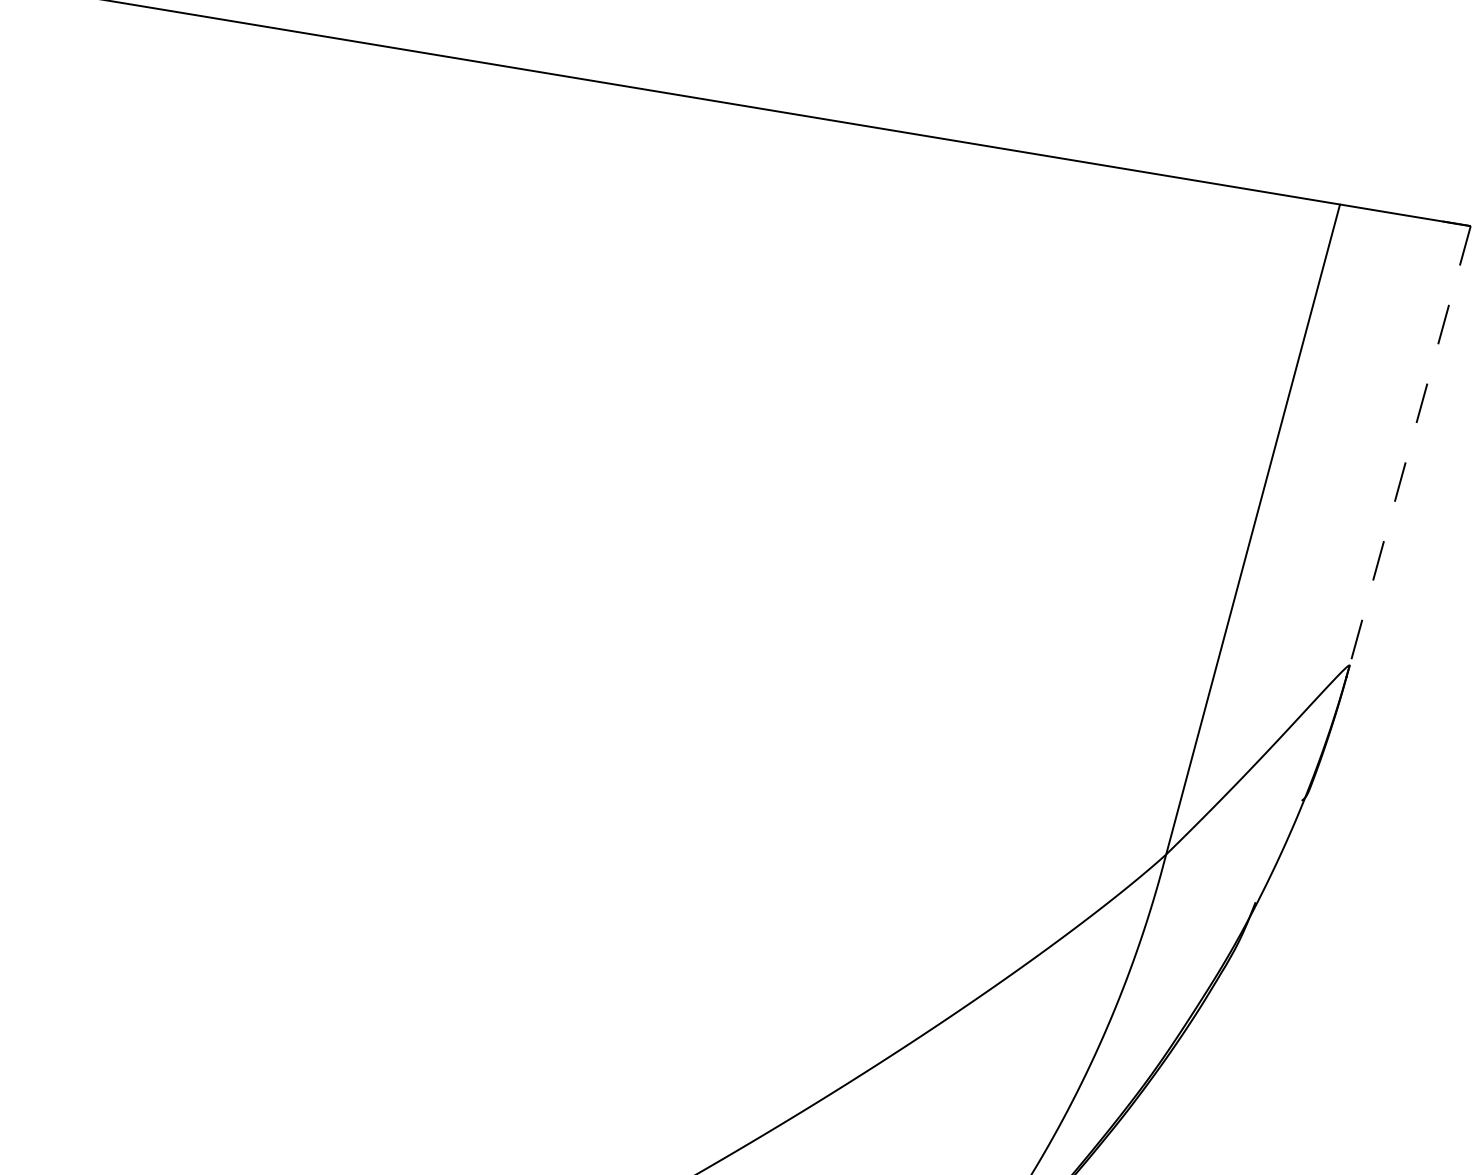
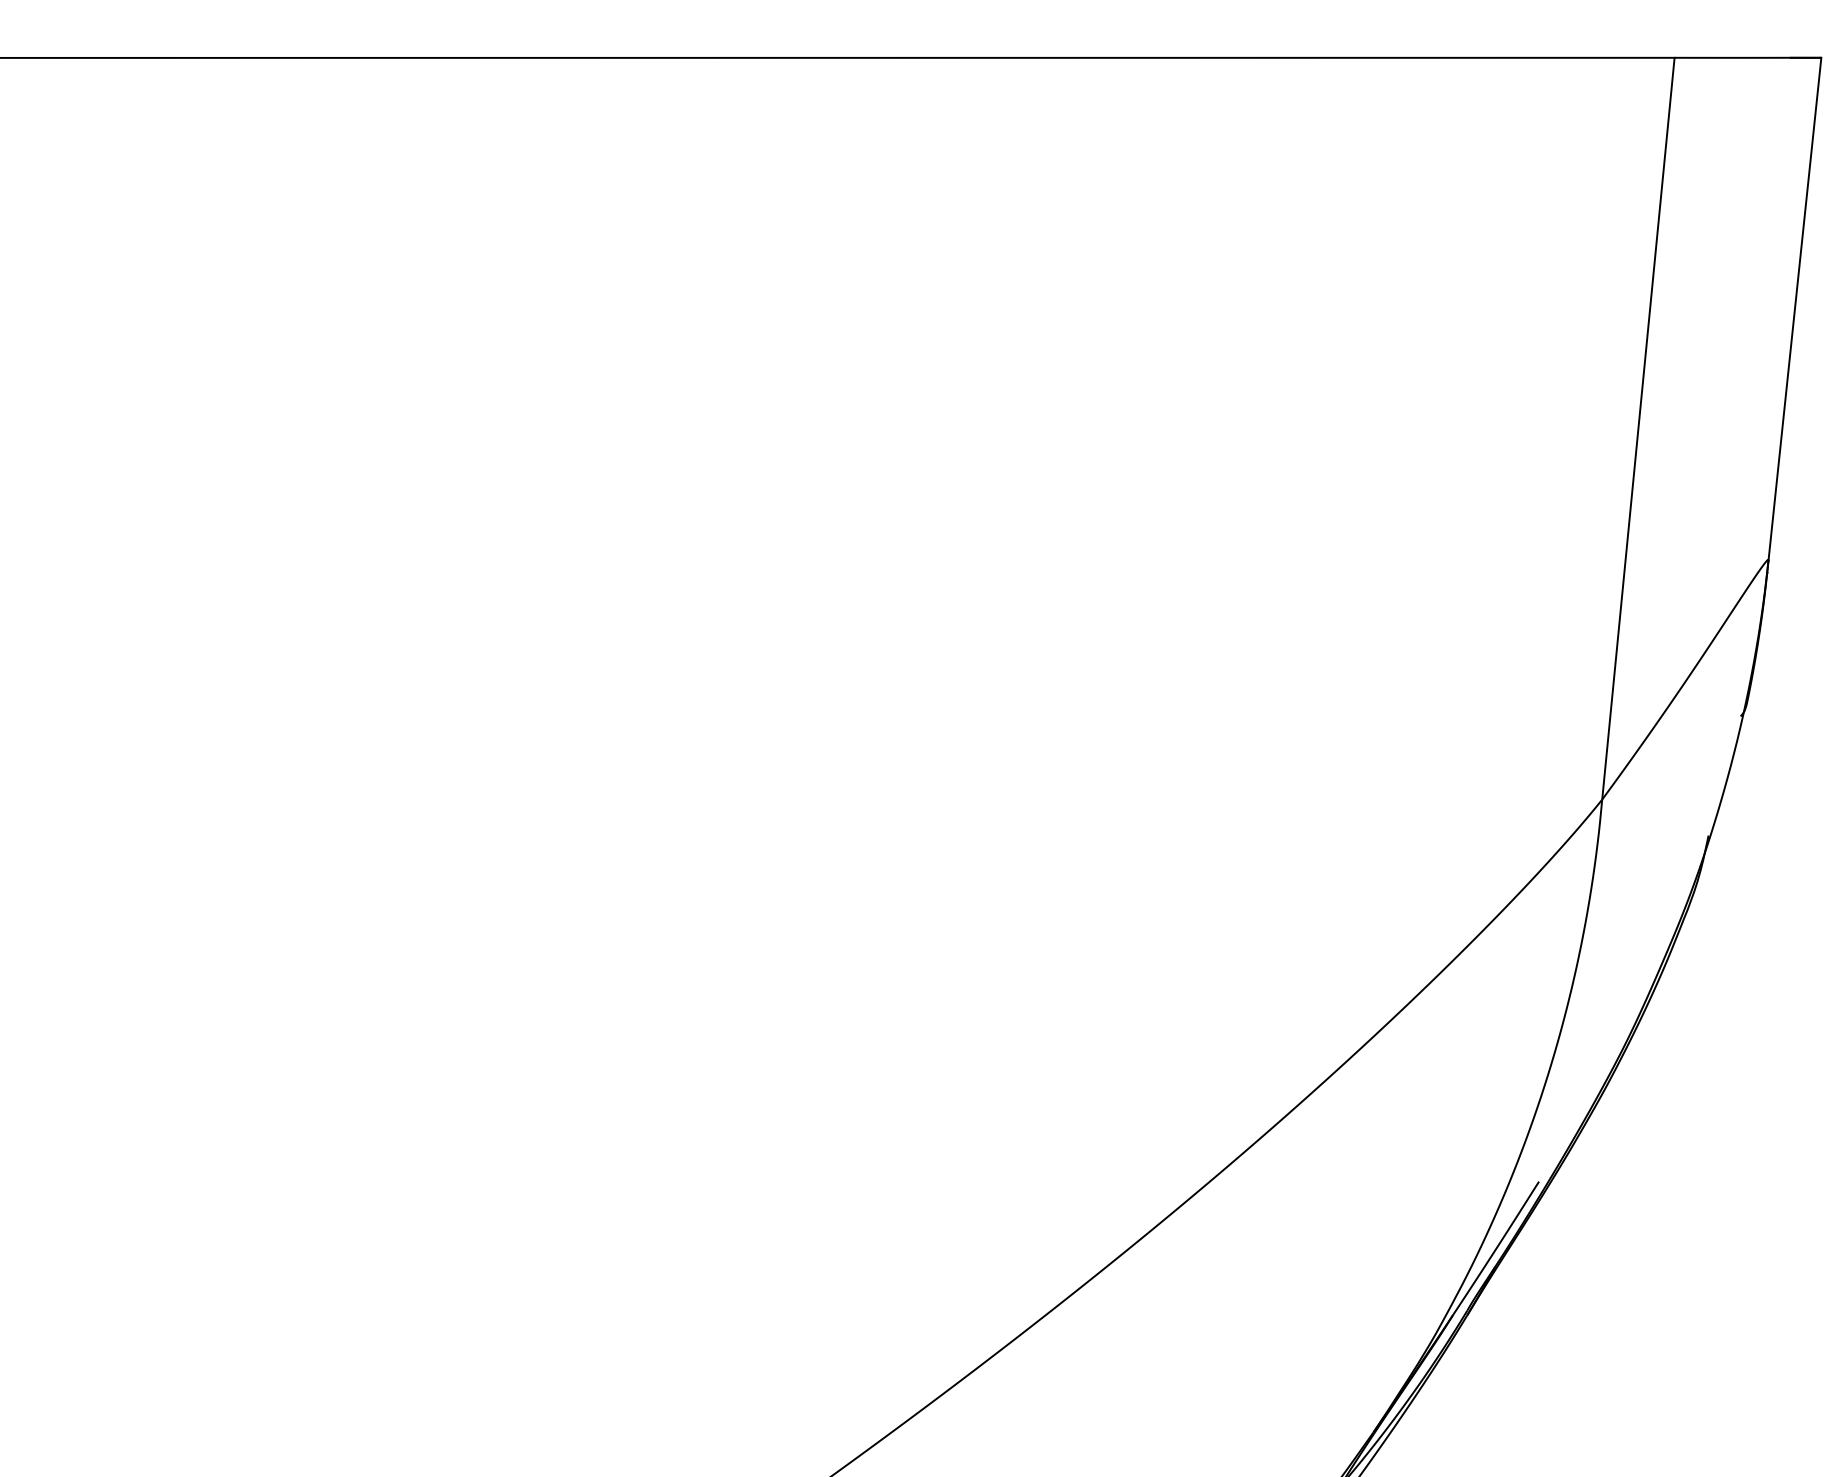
line: (1409, 446) -> (1794, 309), dashed -> solid

